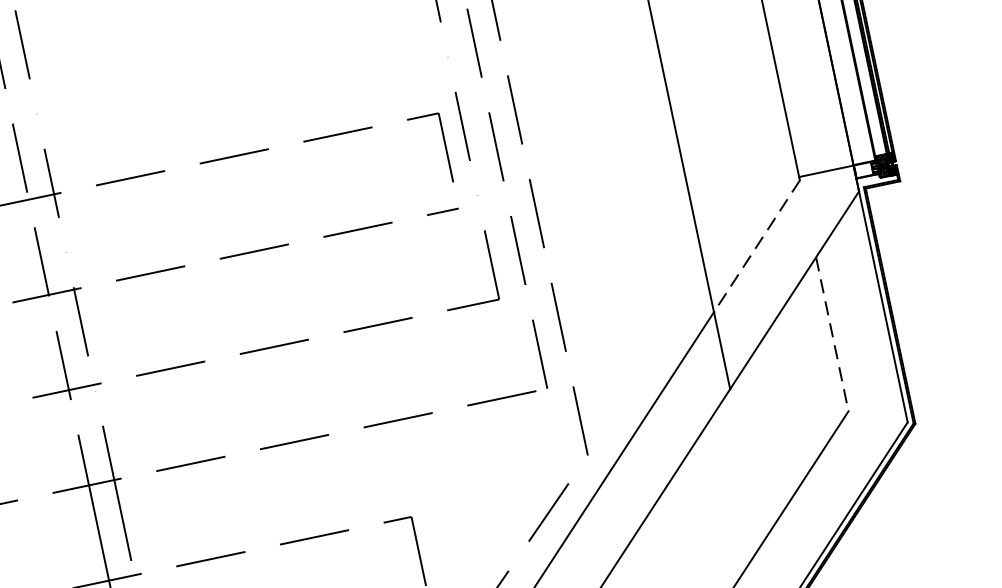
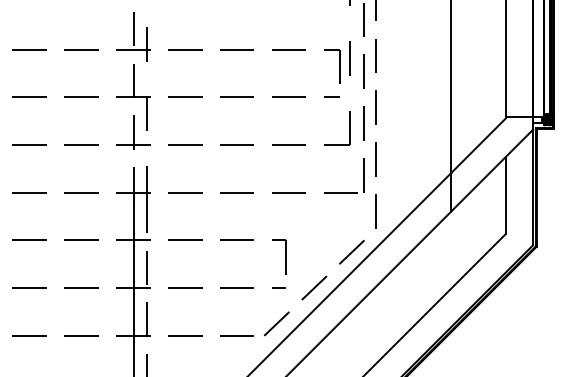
line: (756, 246) -> (478, 145), dashed -> solid
line: (831, 334) -> (505, 195), dashed -> solid

